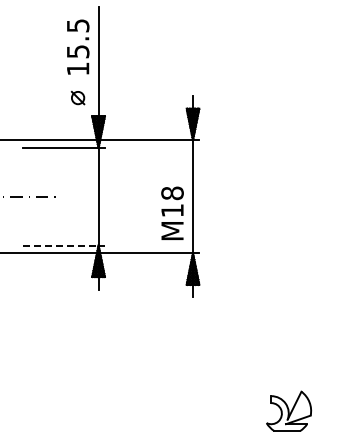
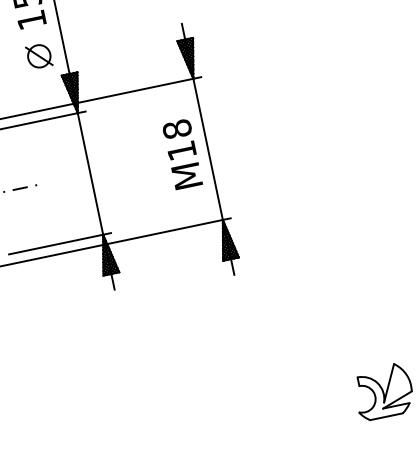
part: (77, 97) -> (38, 55), size x1.43
text: (172, 212) -> (182, 153), moved
line: (63, 245) -> (59, 243), dashed -> solid

